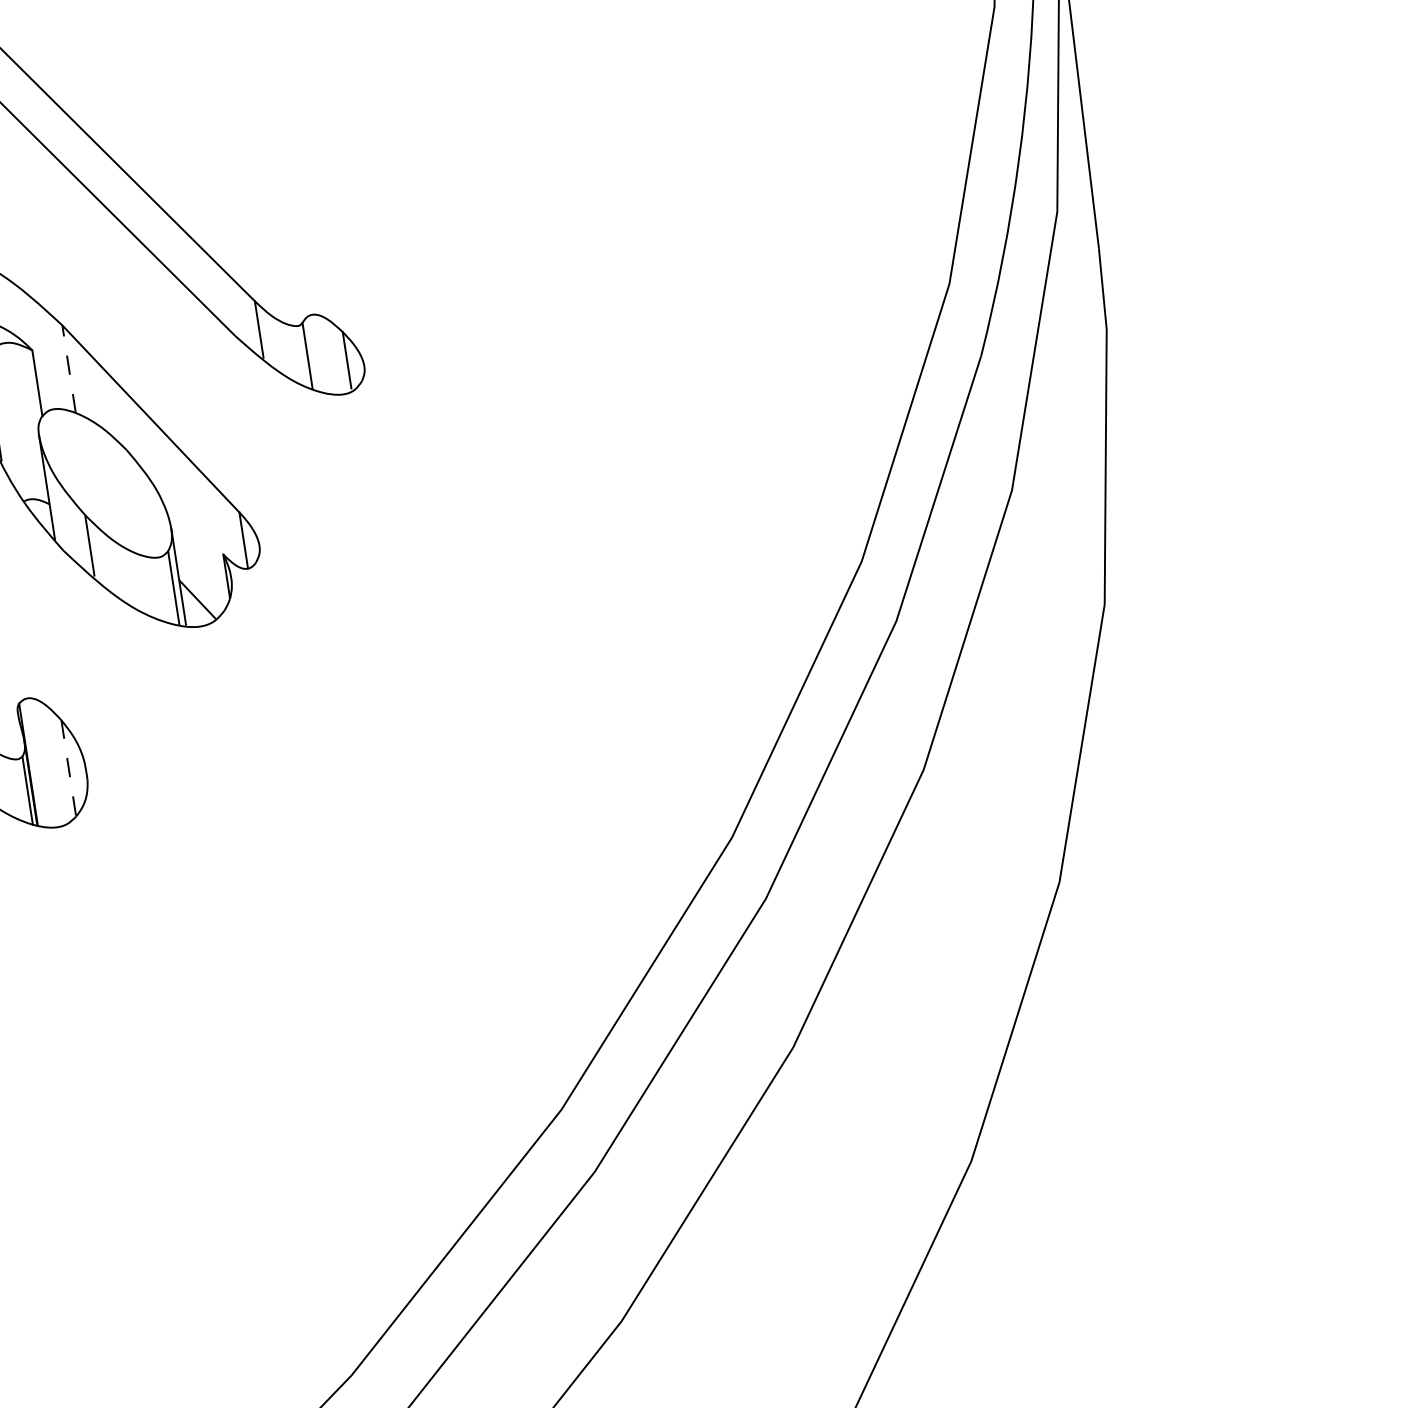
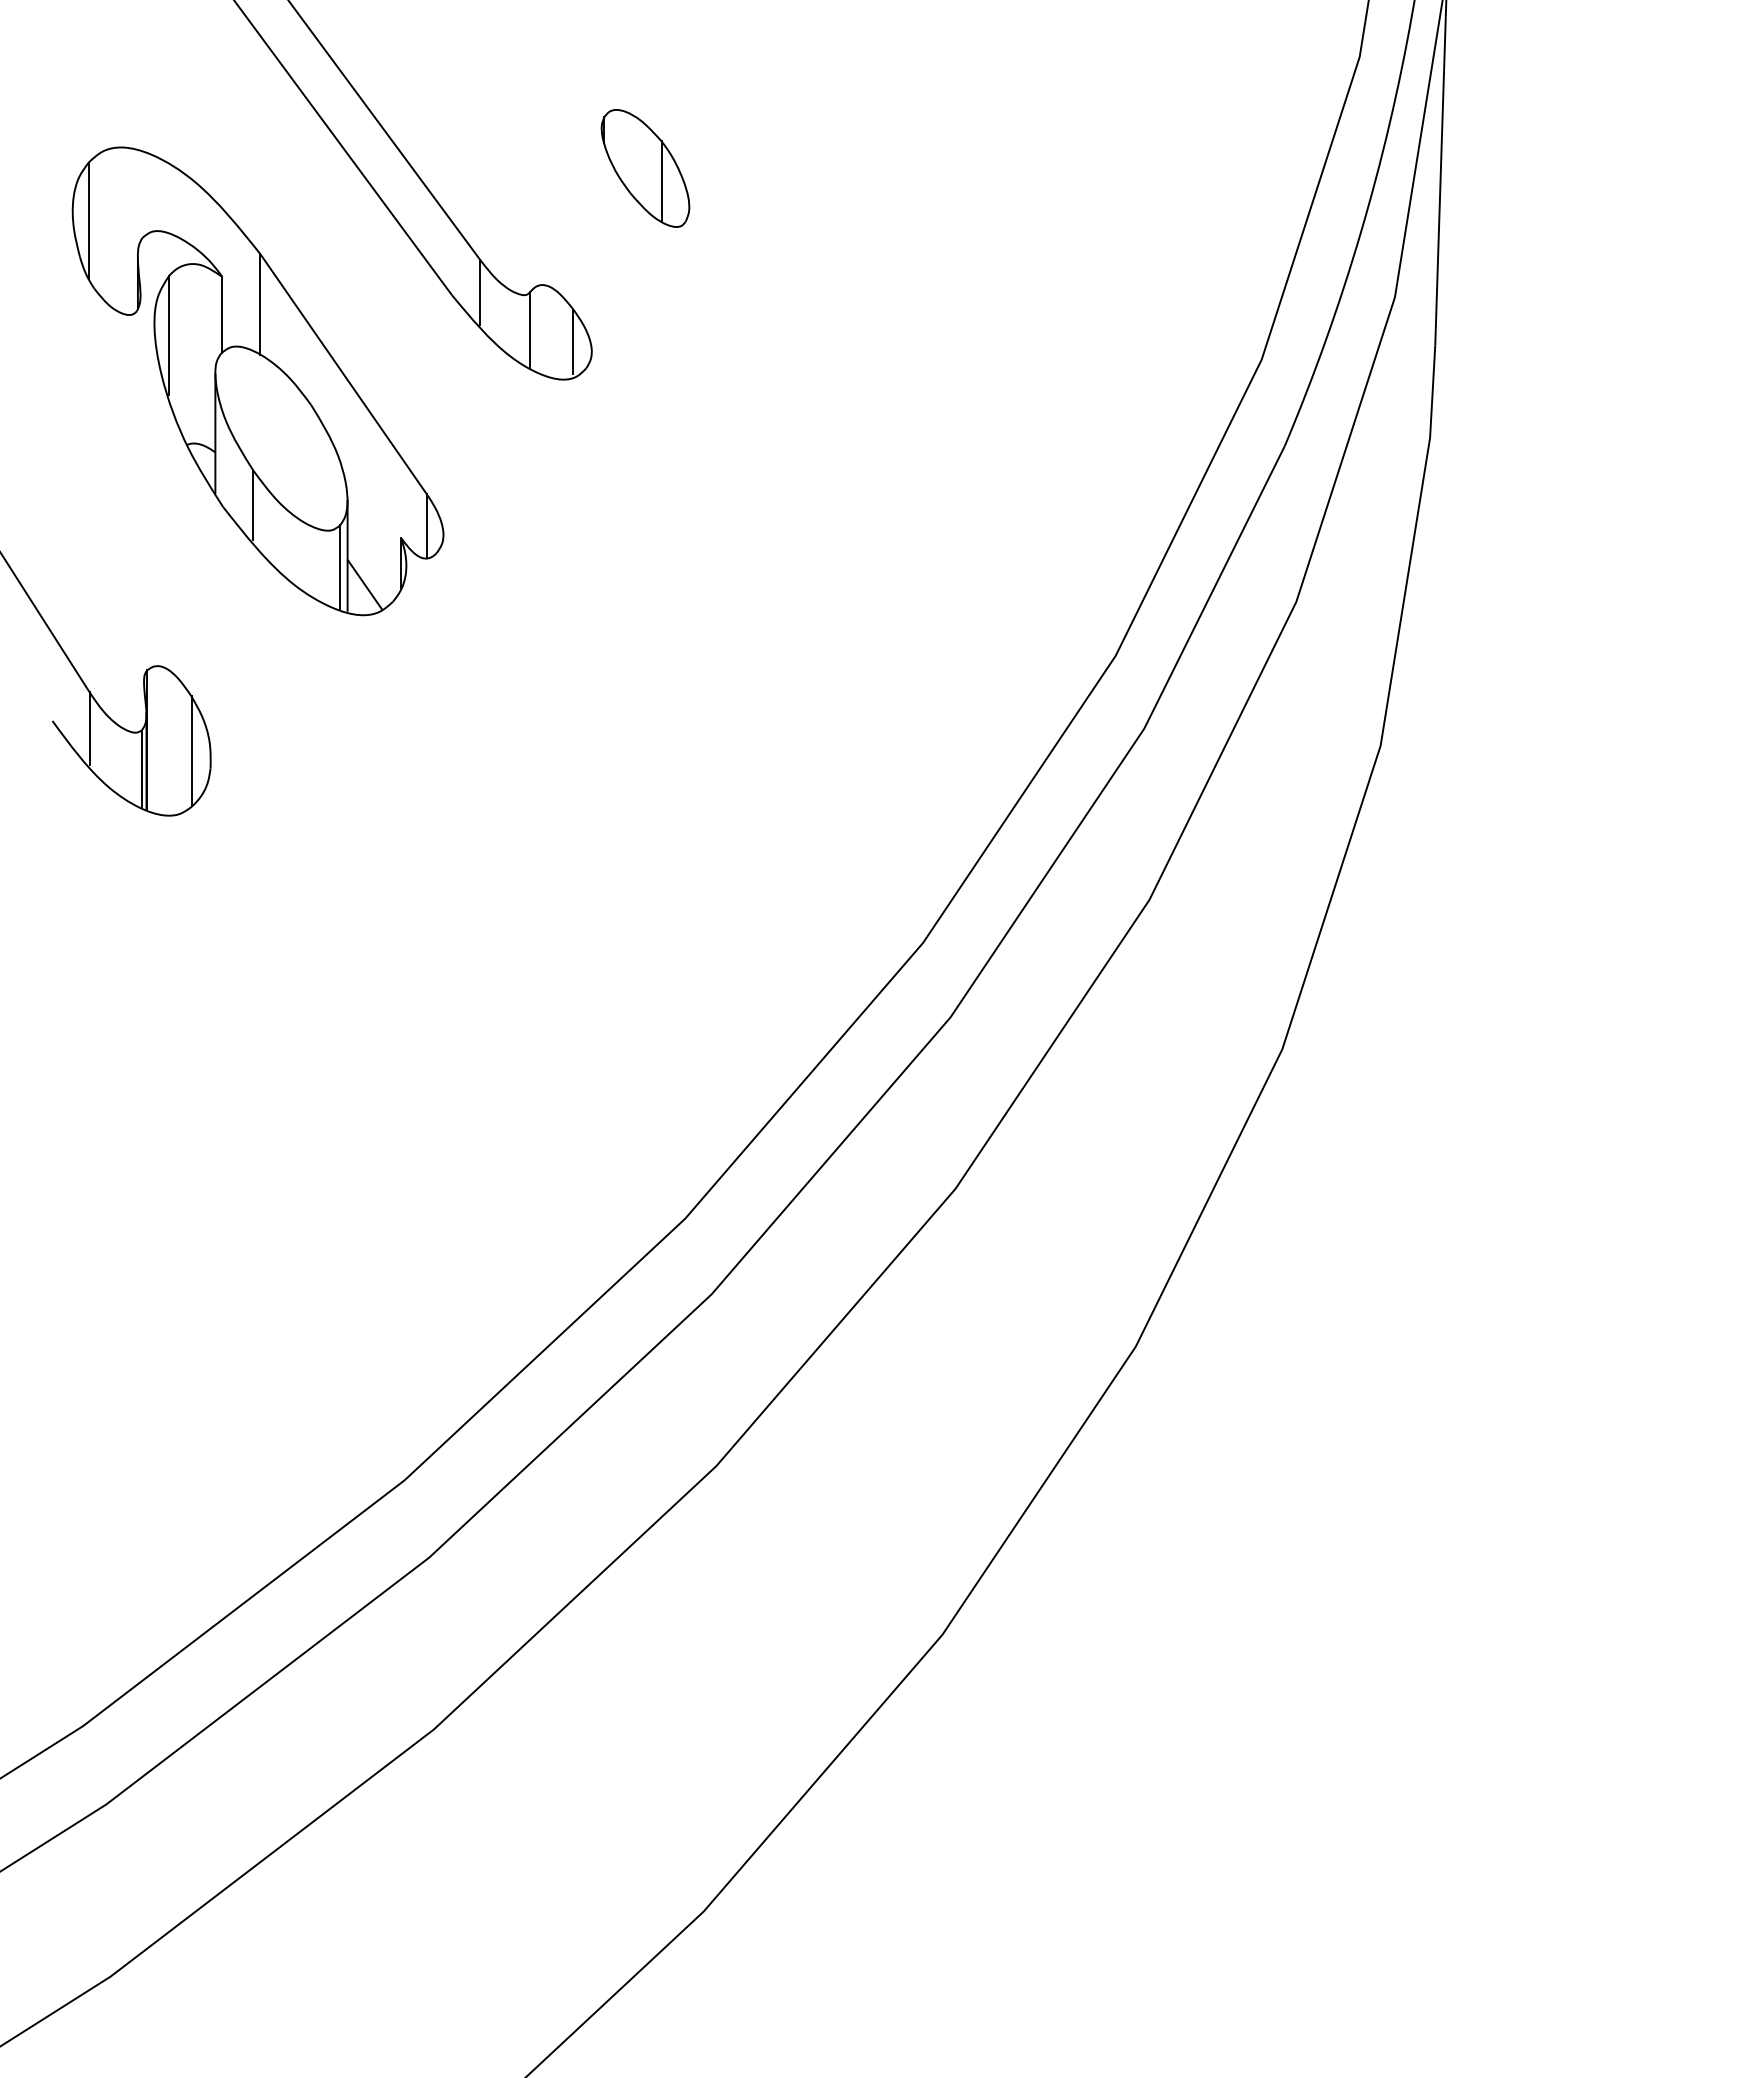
part: (386, 199) -> (645, 168), added
line: (69, 368) -> (260, 303), dashed -> solid
line: (68, 768) -> (191, 751), dashed -> solid

